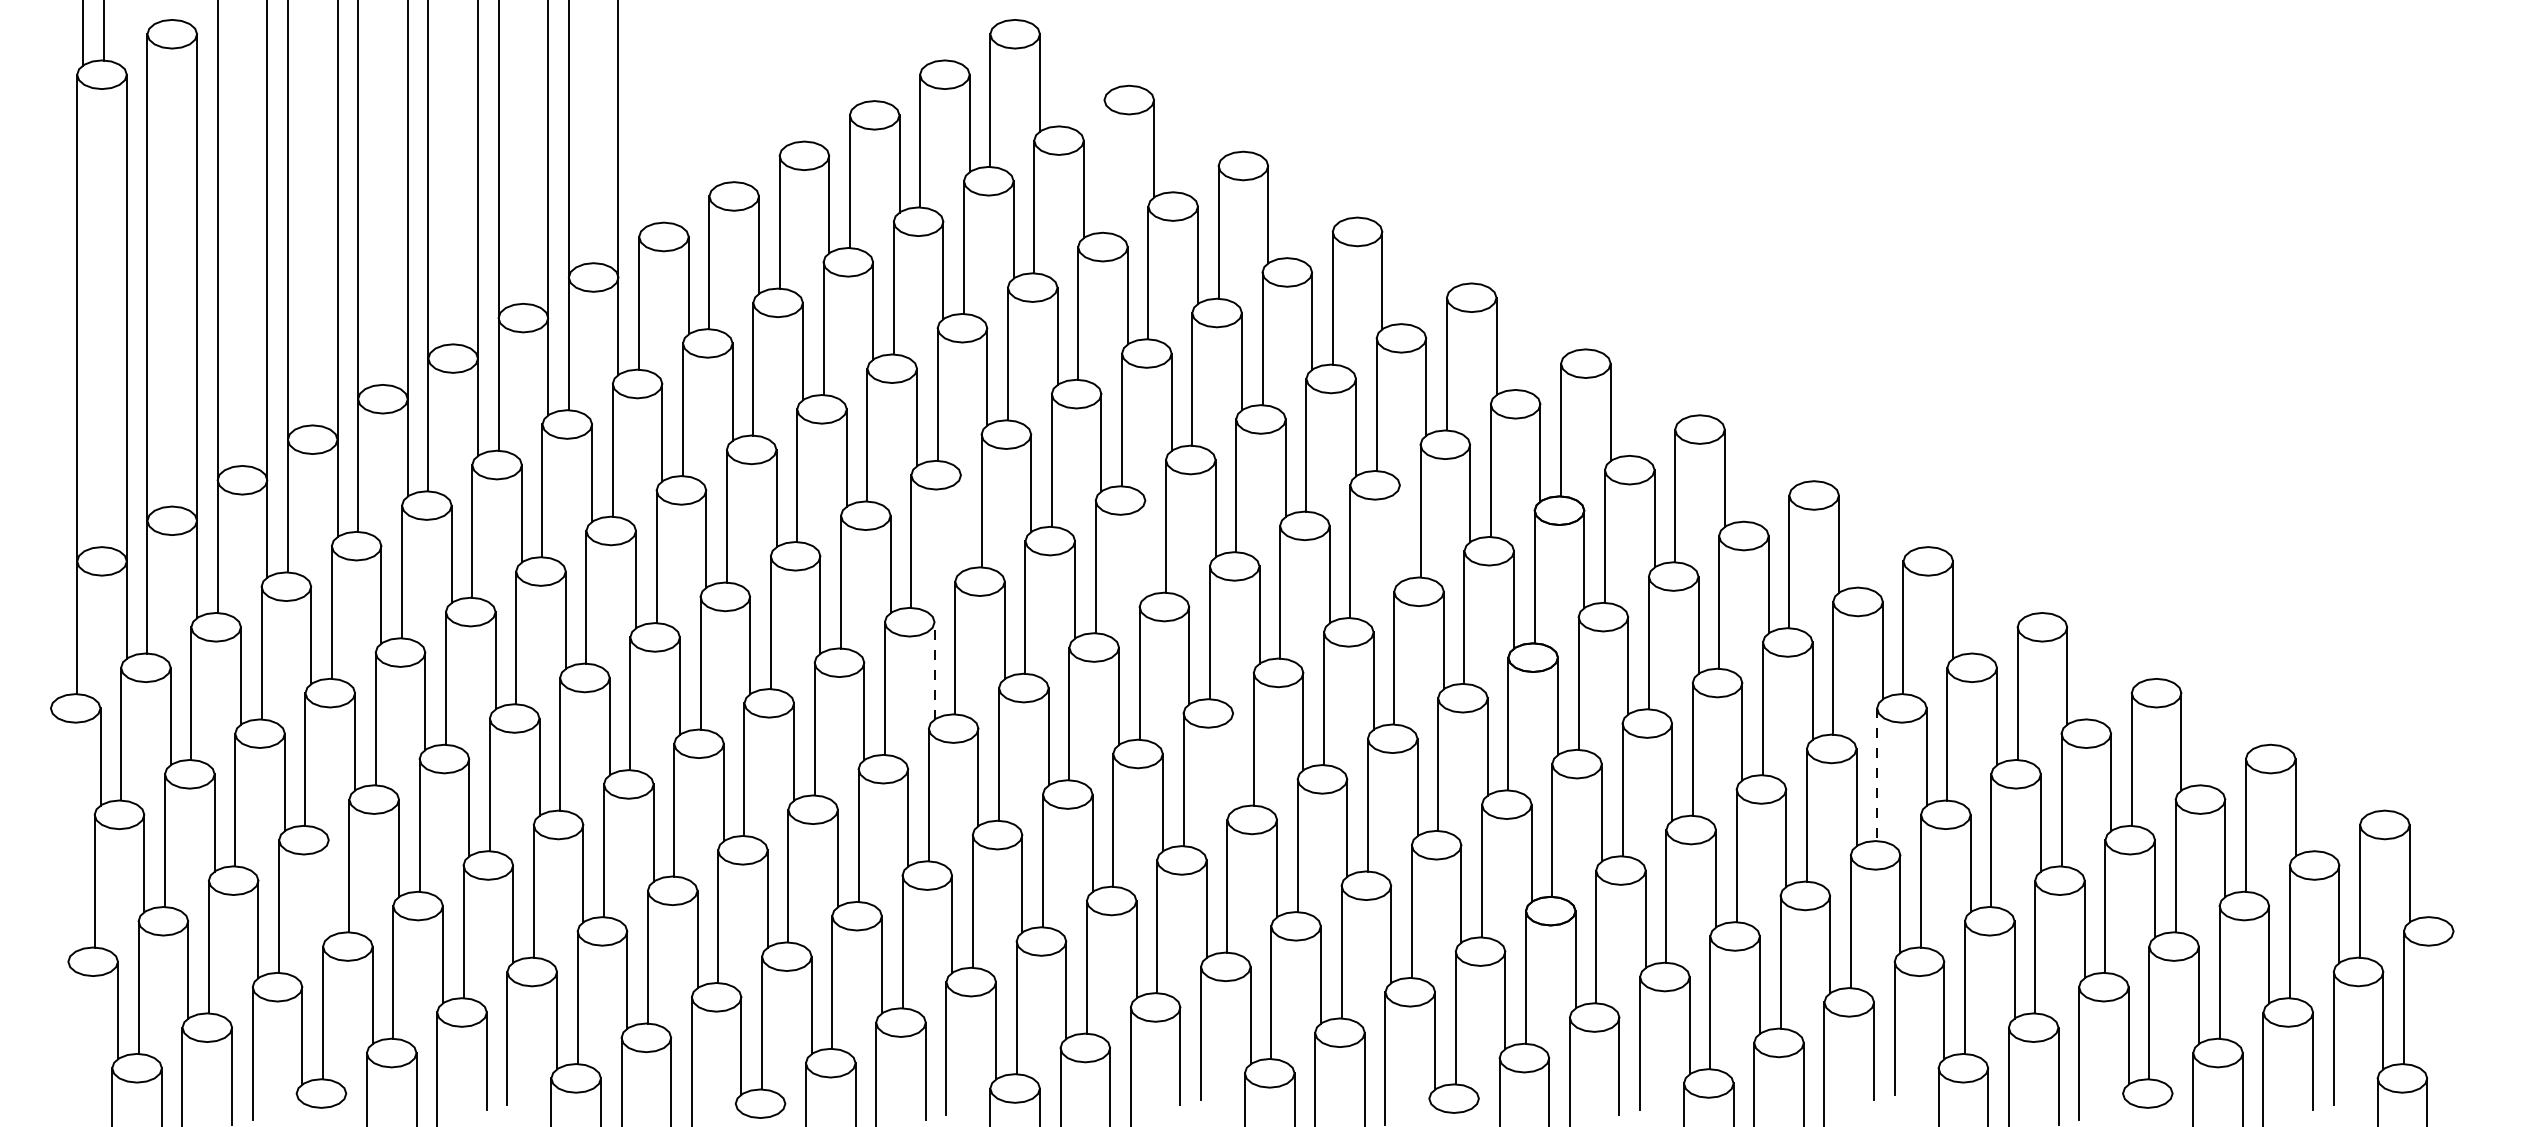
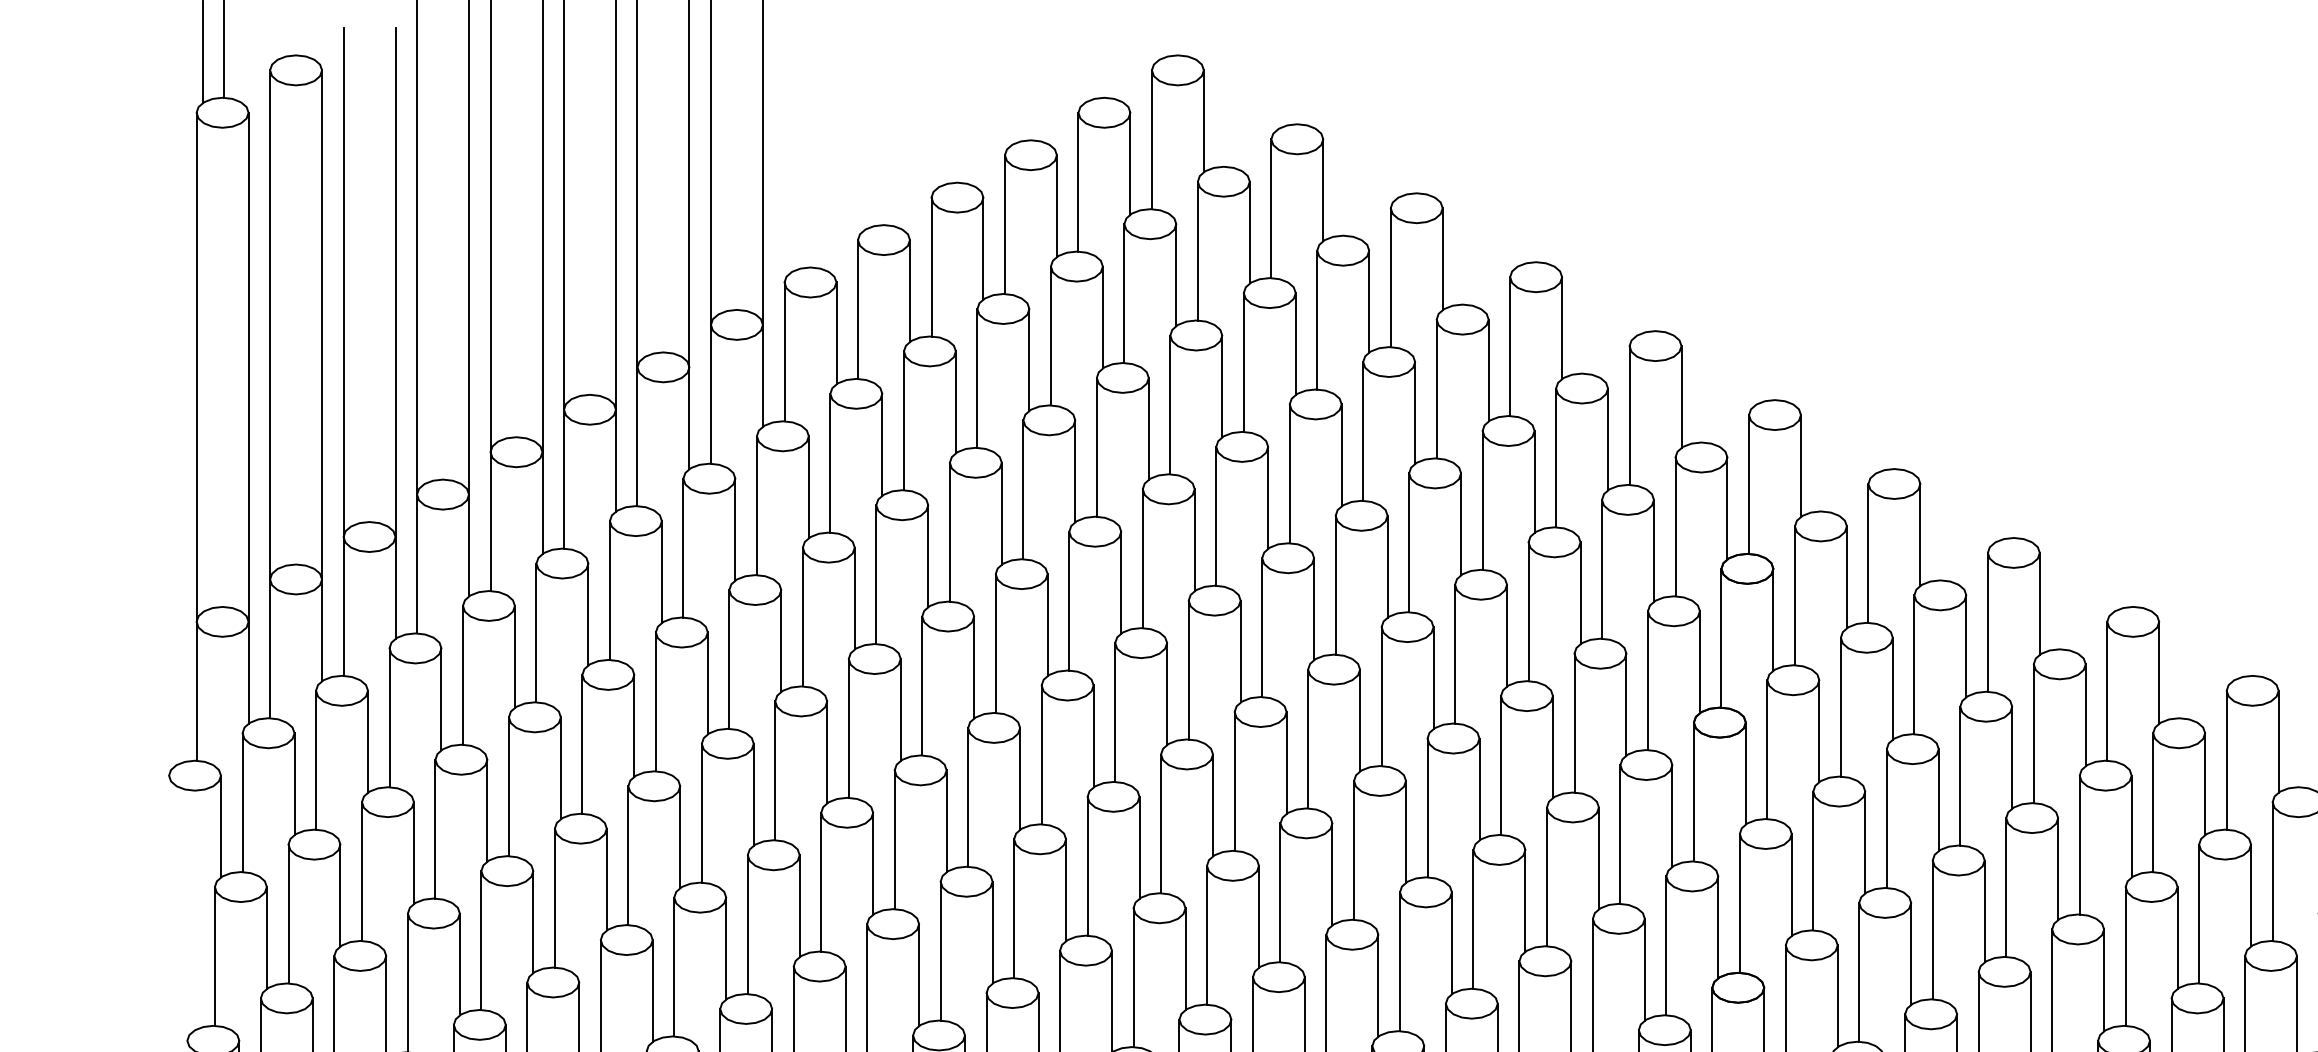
line: (1104, 166) -> (1271, 208), added
line: (961, 523) -> (1121, 582), added
line: (1399, 533) -> (1580, 592), added
line: (1145, 548) -> (1314, 608), added
line: (934, 670) -> (1093, 736), dashed -> solid
line: (1233, 761) -> (1406, 831), added
line: (1877, 775) -> (2080, 845), dashed -> solid
line: (328, 888) -> (459, 964), added

